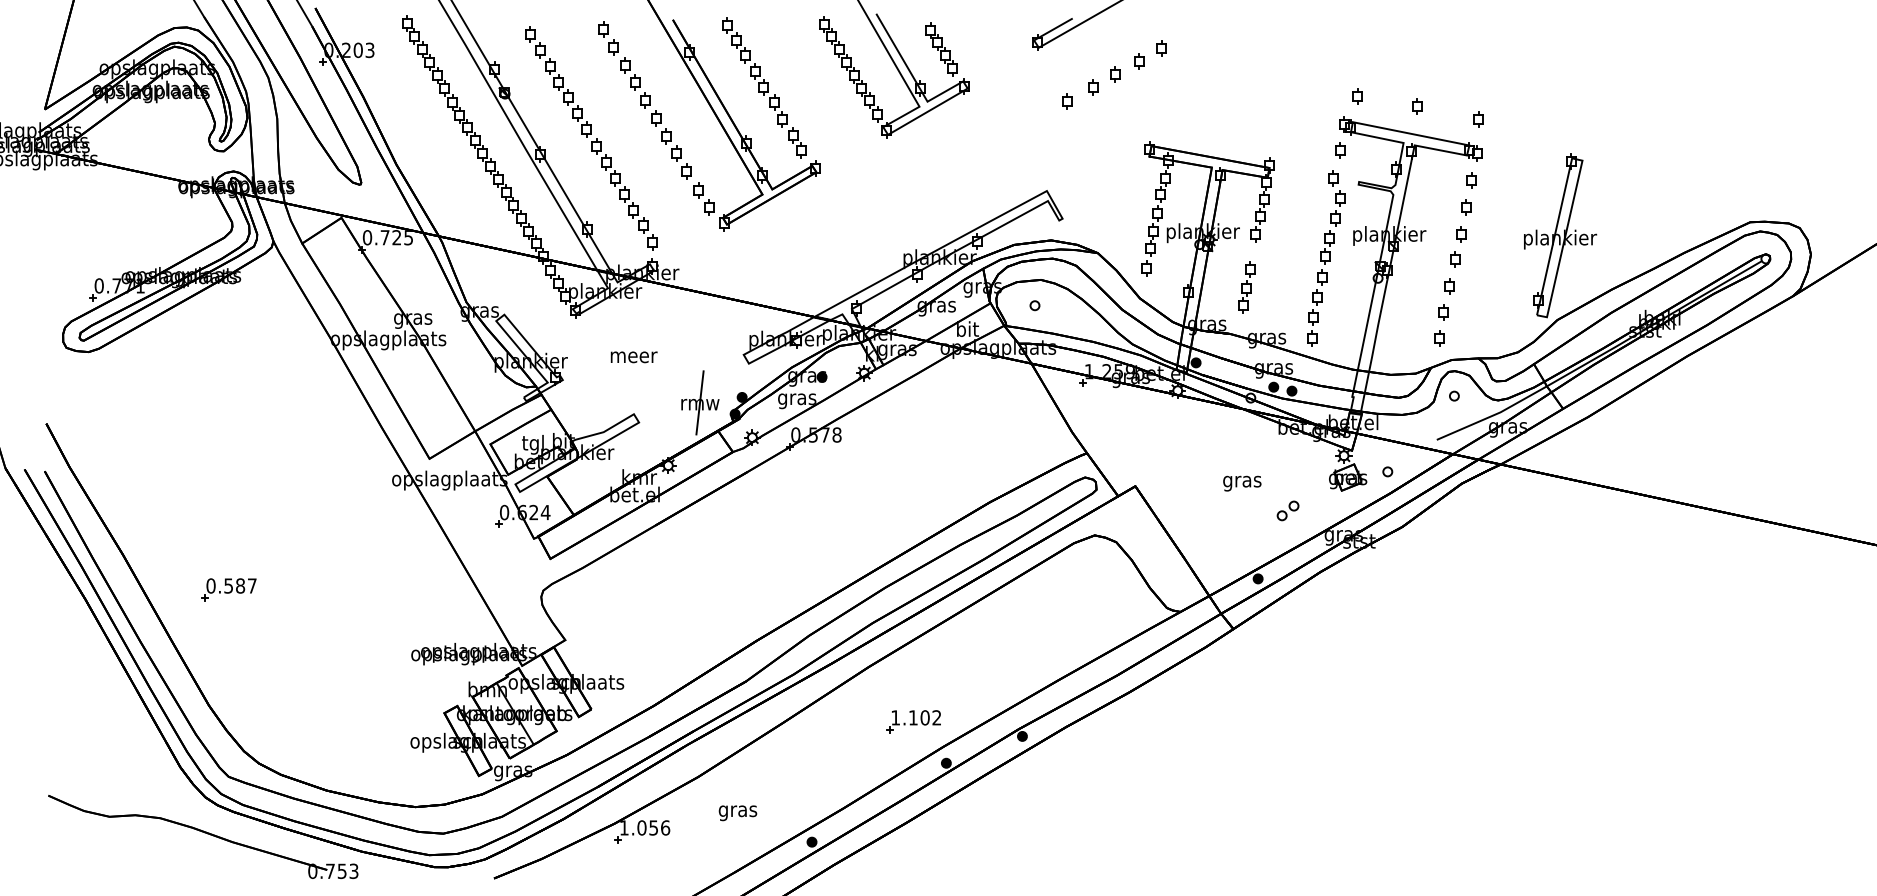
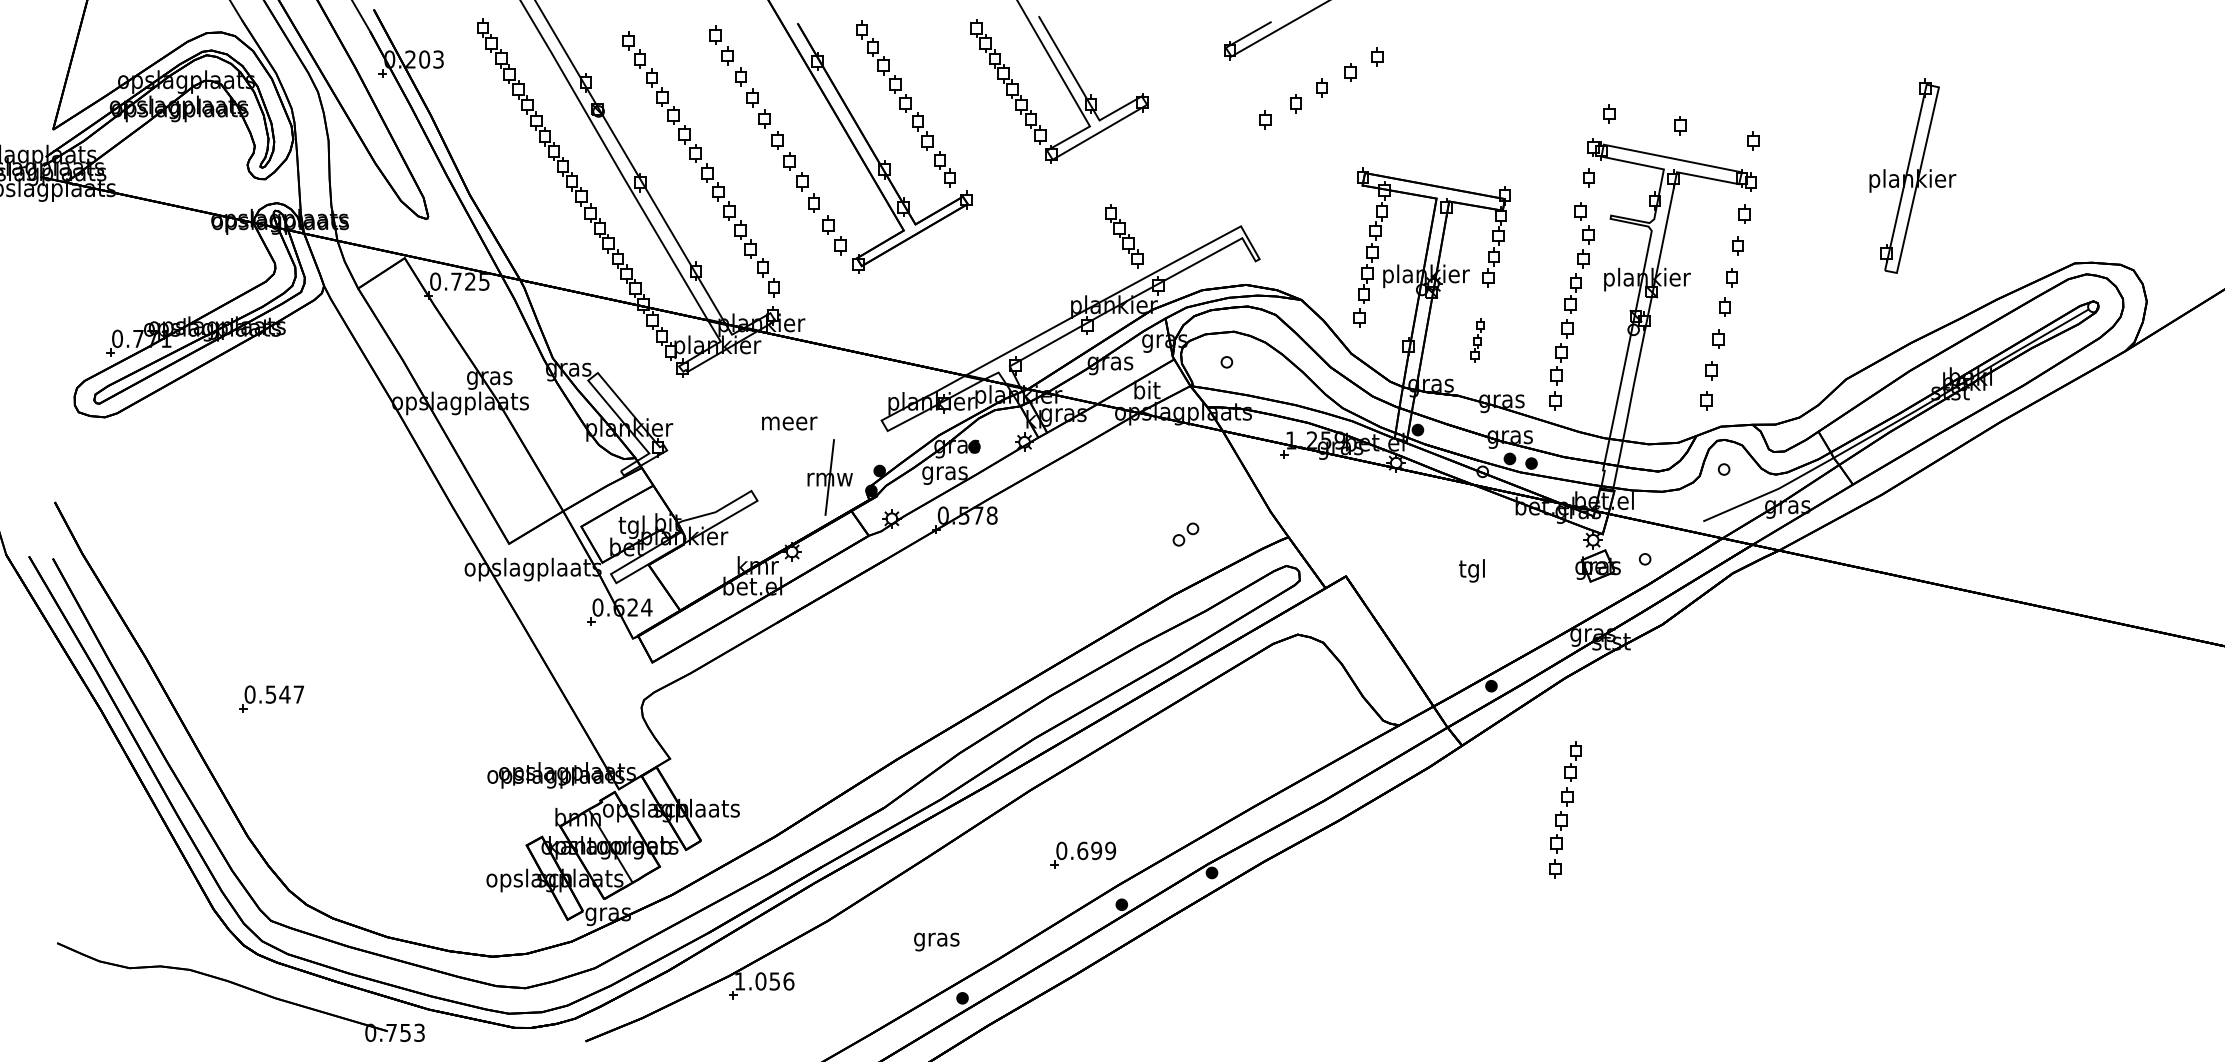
part: (941, 49) -> (1124, 236), moved
part: (1560, 235) -> (1912, 175), moved
part: (1246, 287) -> (1477, 340), size x0.7
text: (633, 357) -> (789, 423), moved
text: (1242, 481) -> (1472, 570), gras -> tgl
part: (1287, 510) -> (1185, 534), moved
text: (240, 585) -> (284, 694), 0.587 -> 0.547
part: (1320, 682) -> (1565, 809), added
text: (916, 717) -> (1086, 850), 1.102 -> 0.699
text: (737, 812) -> (936, 941), moved

